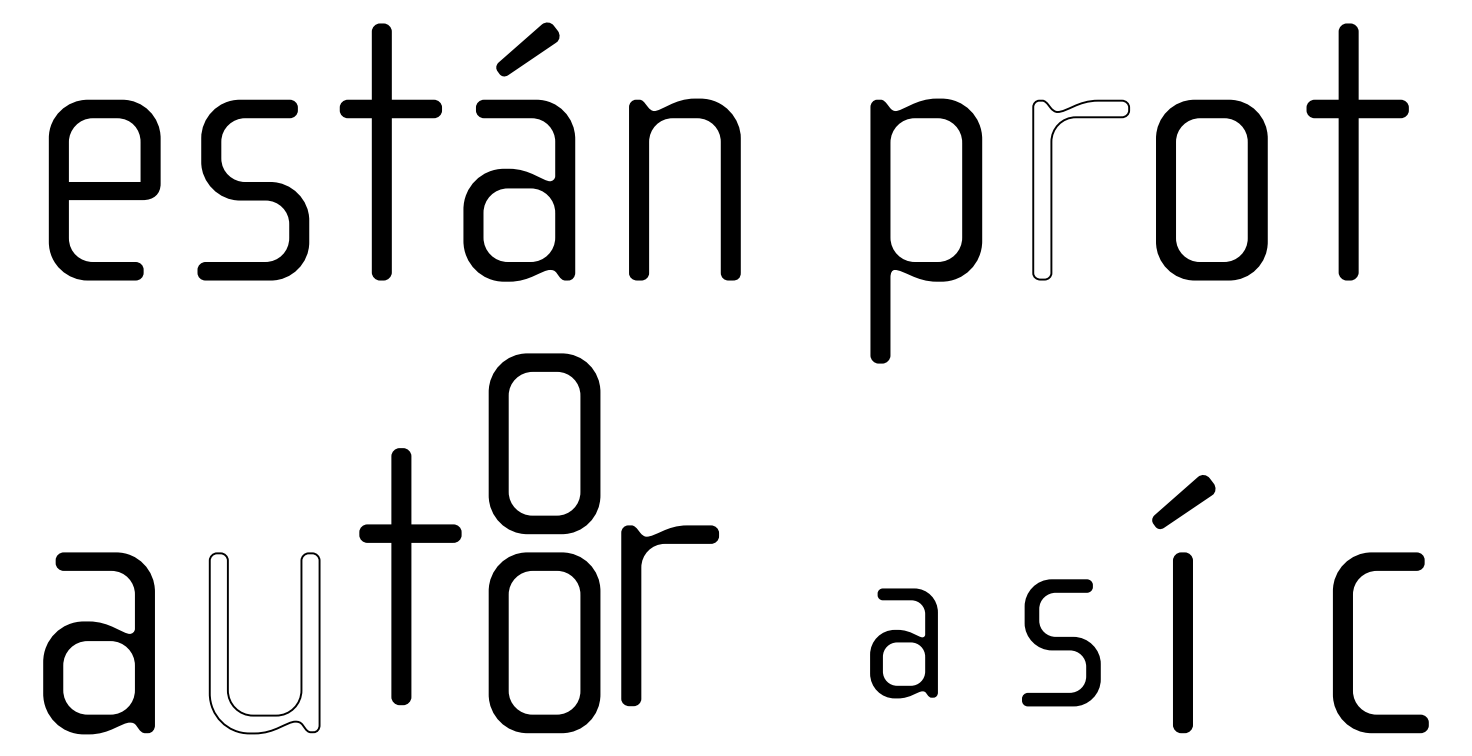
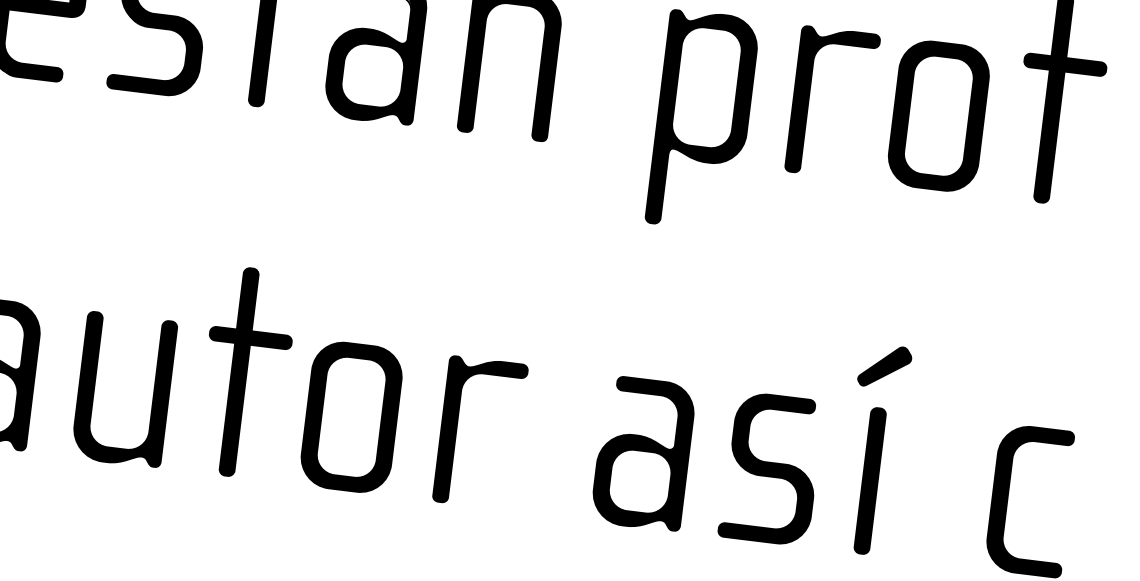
fill: (1081, 189) -> (833, 102), added
part: (544, 443) -> (371, 255), removed
part: (410, 576) -> (246, 372), moved
part: (641, 615) -> (457, 430), moved
part: (1061, 642) -> (771, 468), size x1.43
fill: (264, 643) -> (124, 389), added
part: (903, 643) -> (643, 453), size x1.67

